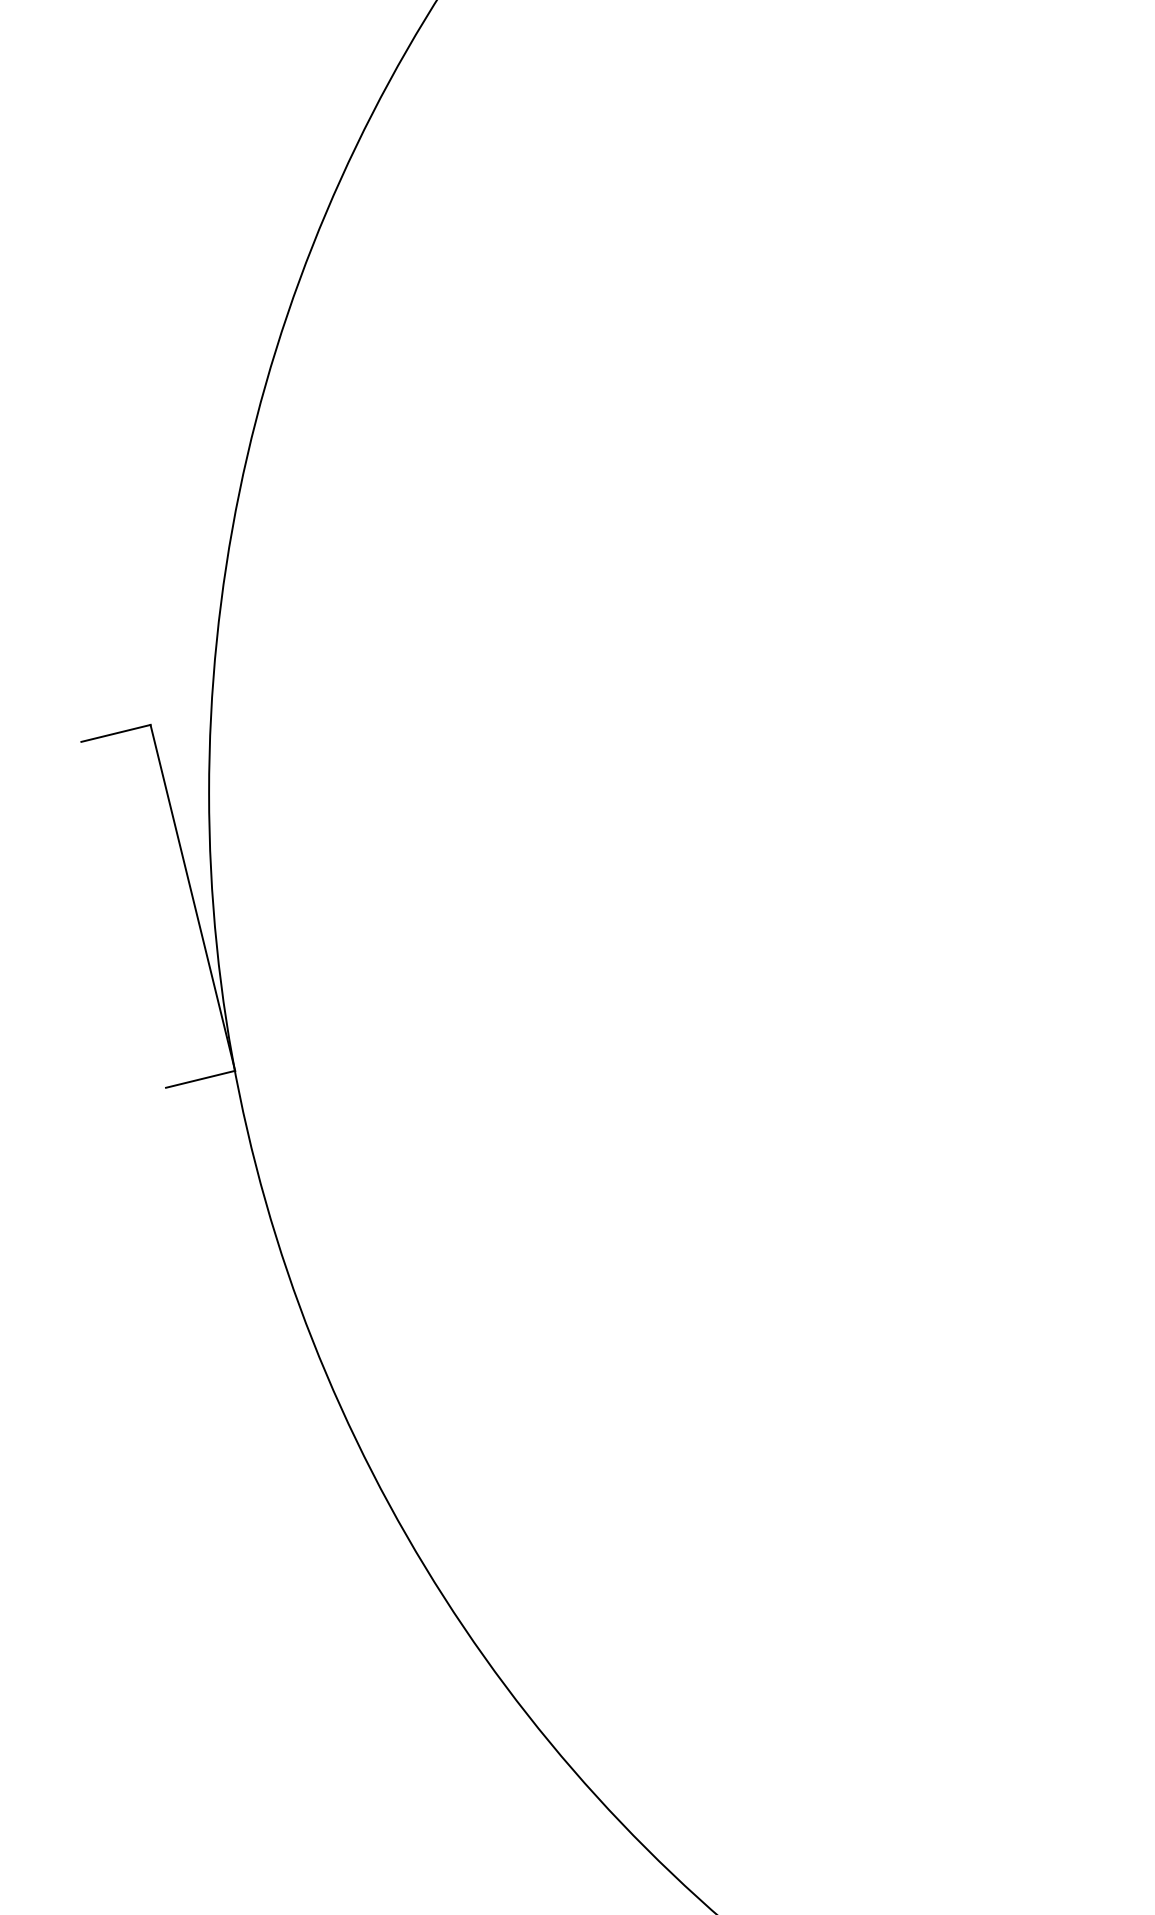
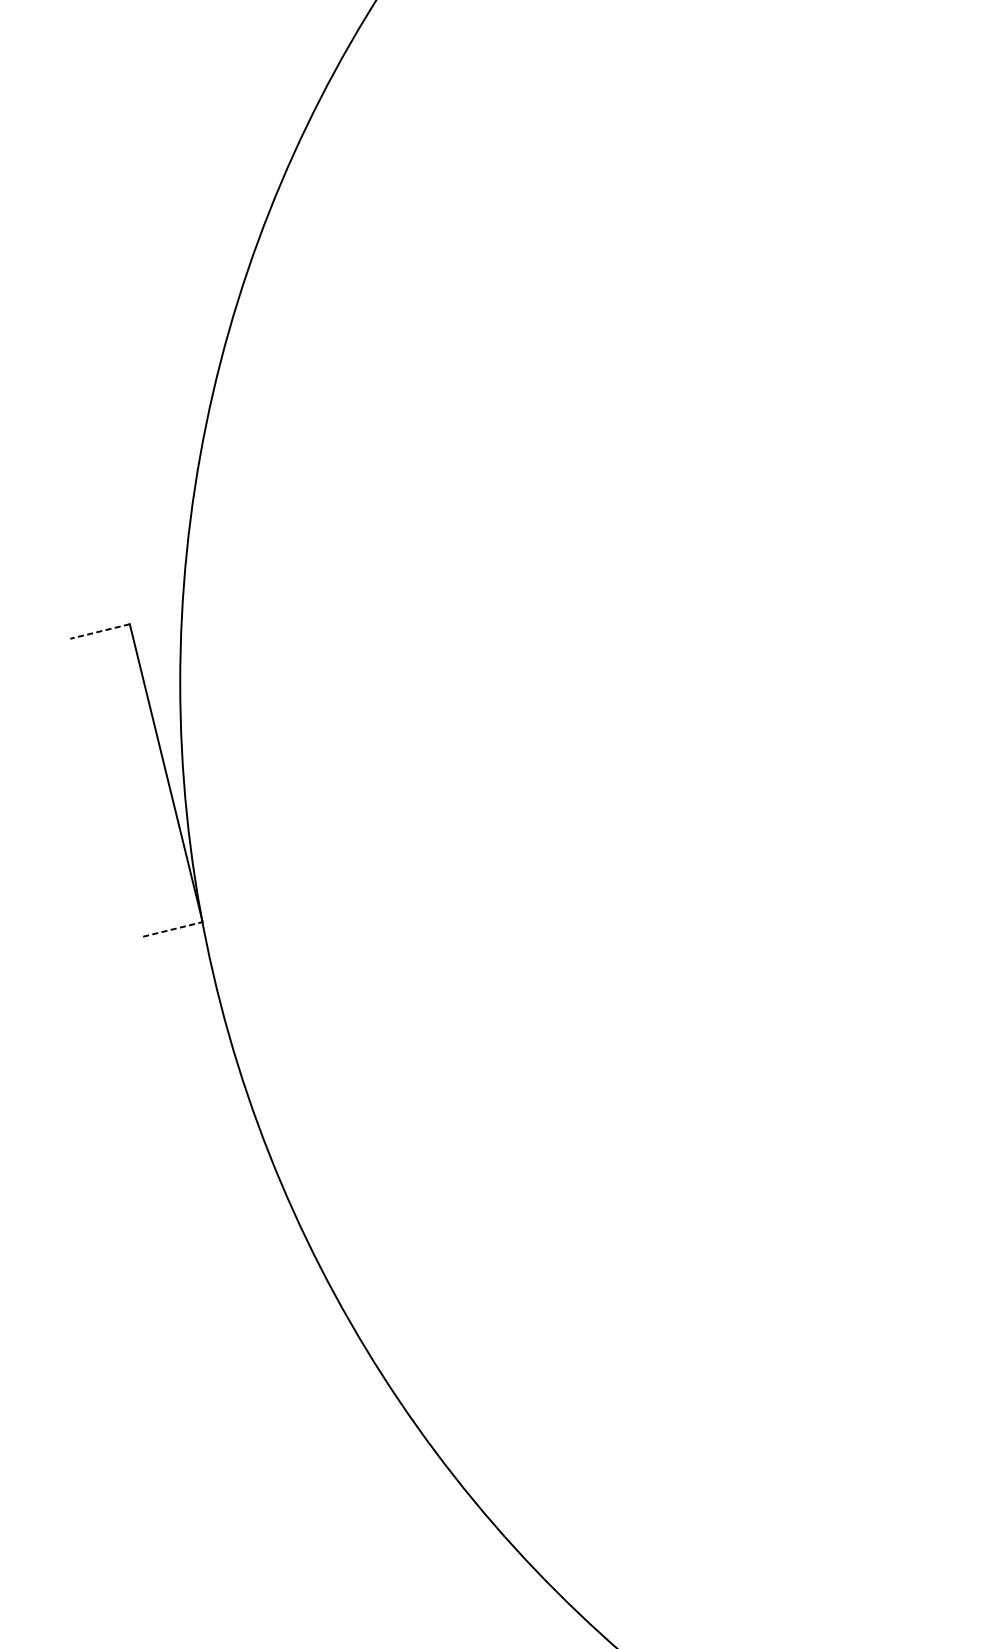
line: (115, 733) -> (99, 631), solid -> dashed
line: (200, 1079) -> (172, 929), solid -> dashed

